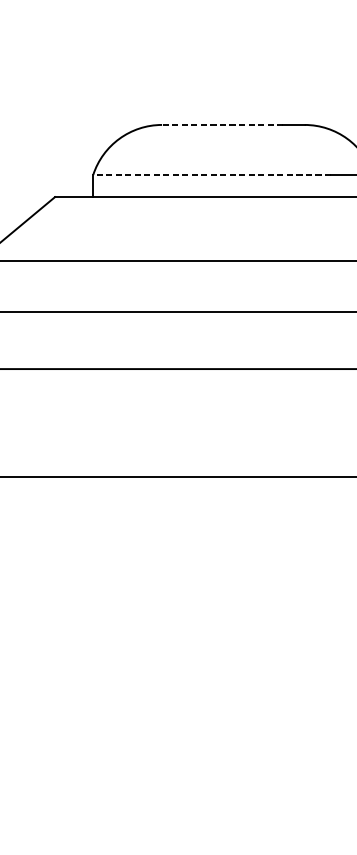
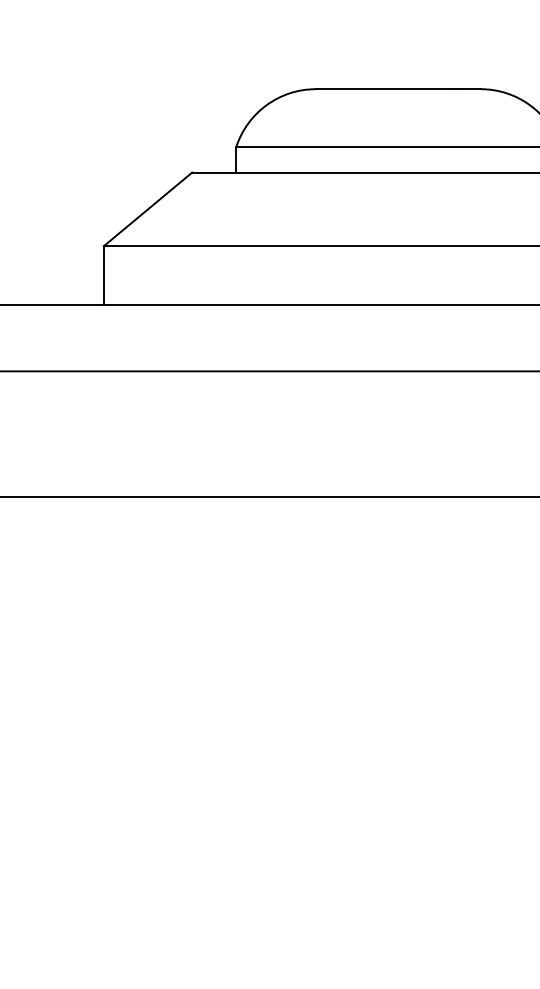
line: (222, 125) -> (385, 89), dashed -> solid
line: (211, 174) -> (373, 146), dashed -> solid

